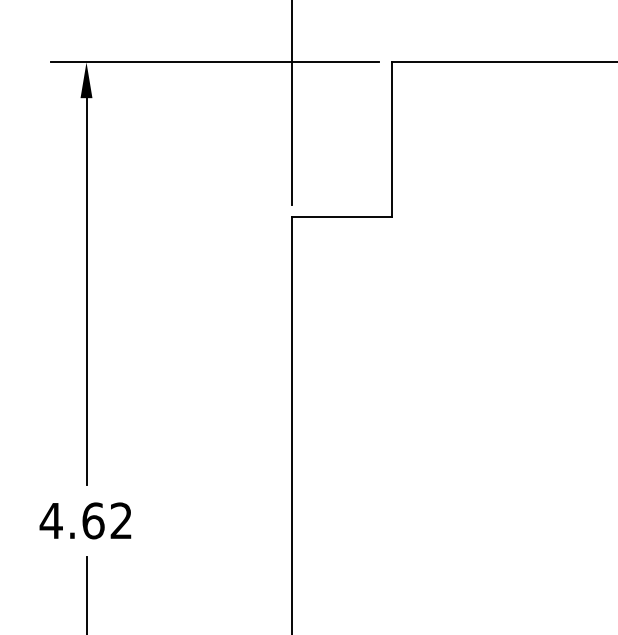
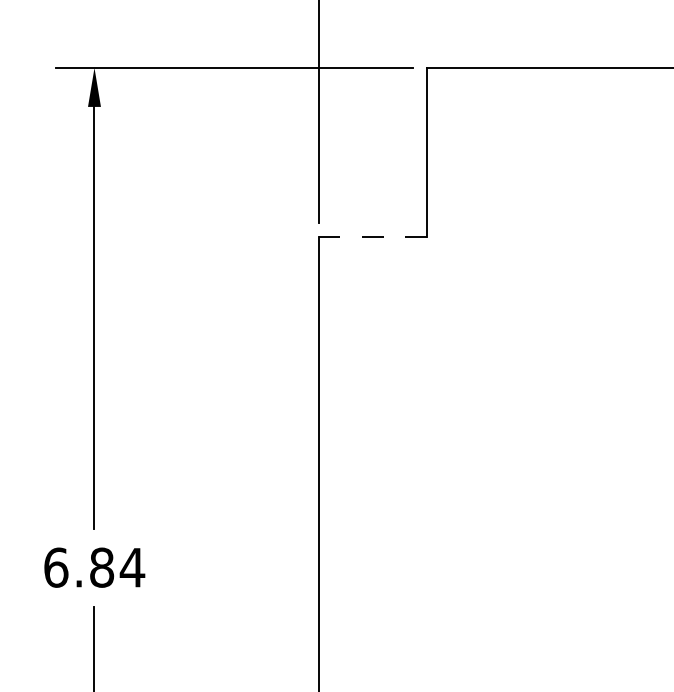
line: (341, 217) -> (372, 236), solid -> dashed
text: (86, 520) -> (94, 567), 4.62 -> 6.84

